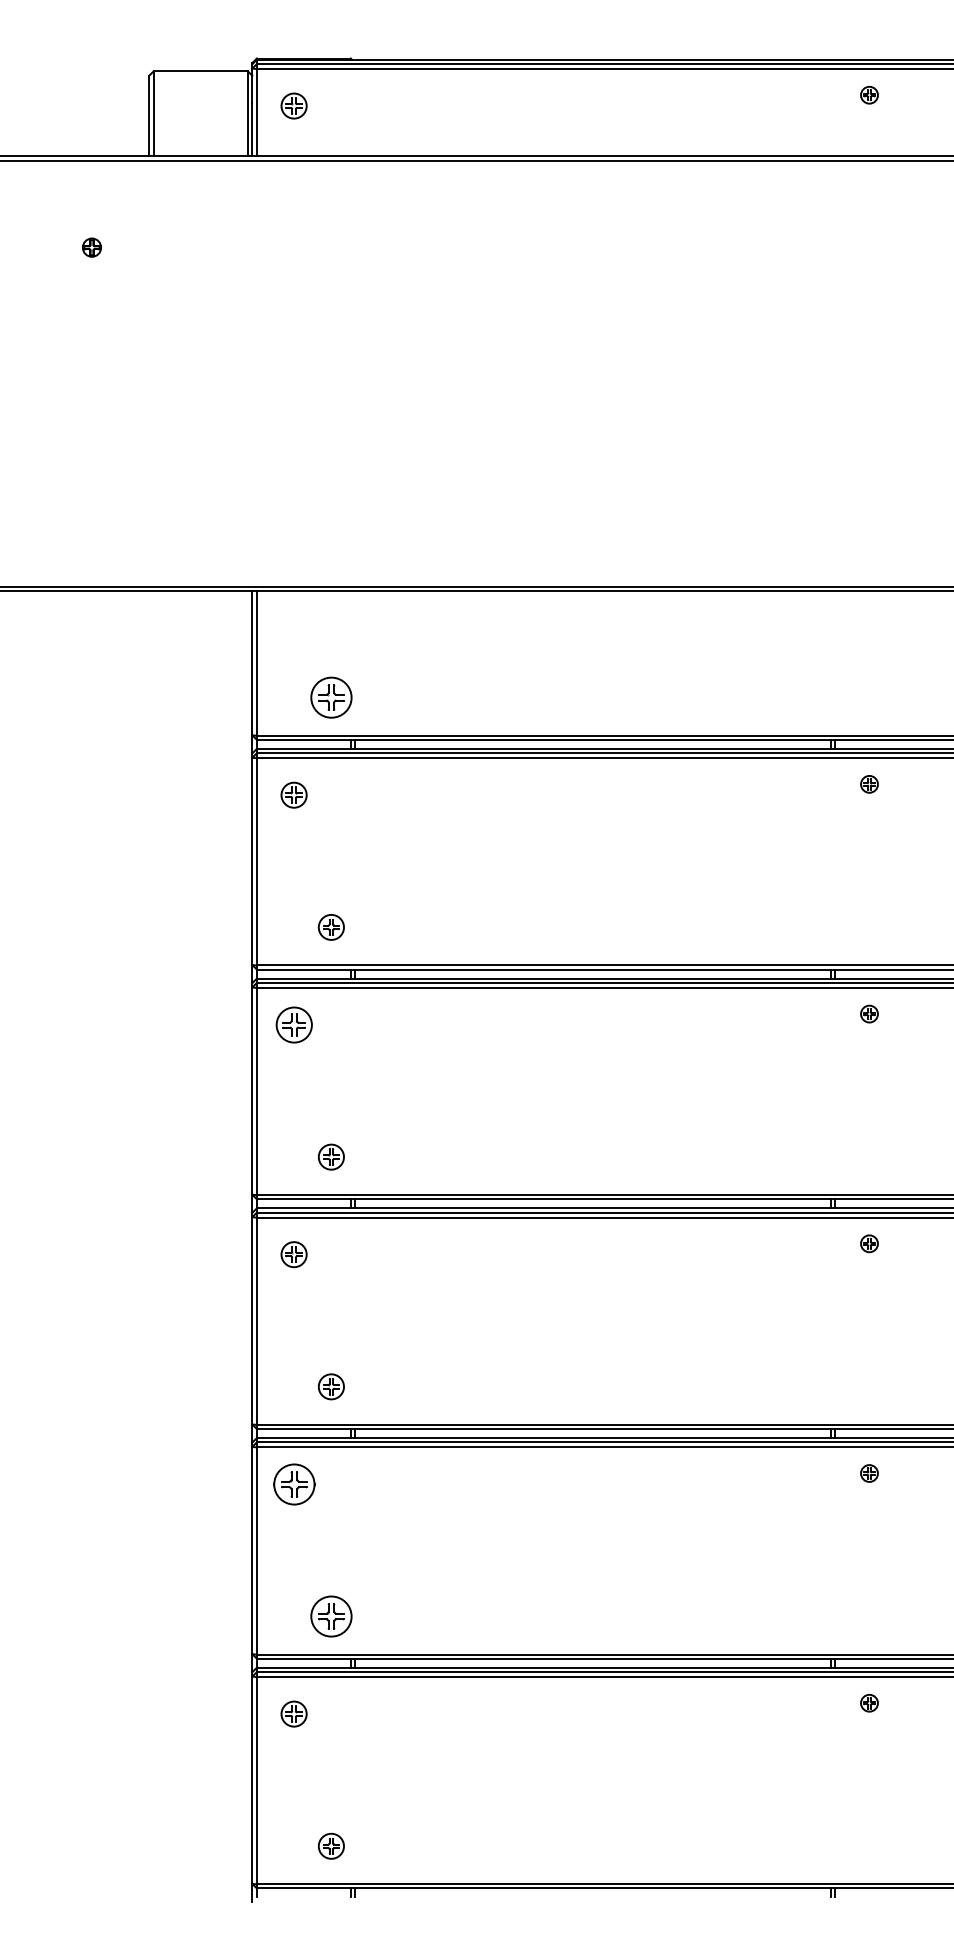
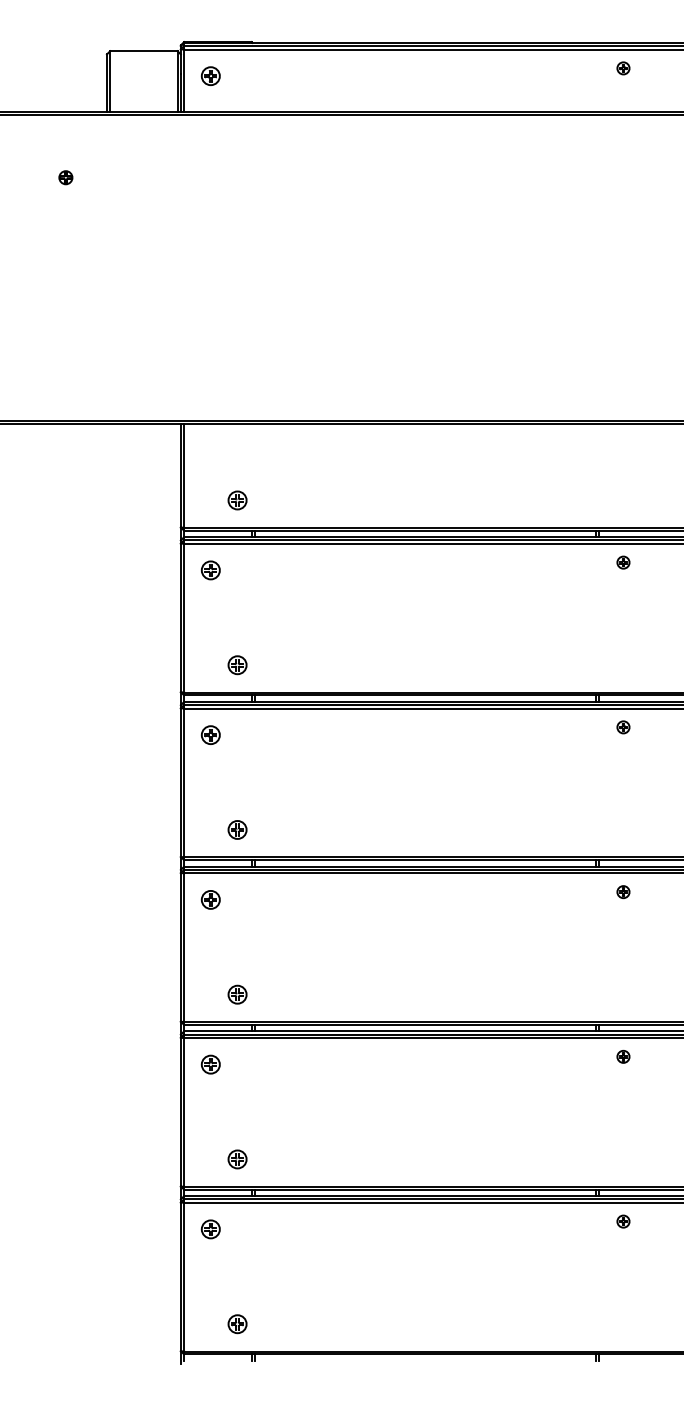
part: (331, 697) -> (237, 500), size x0.62
part: (293, 1024) -> (210, 734), size x0.71
part: (293, 1484) -> (210, 1064), size x0.62
part: (331, 1616) -> (237, 1159), size x0.62

